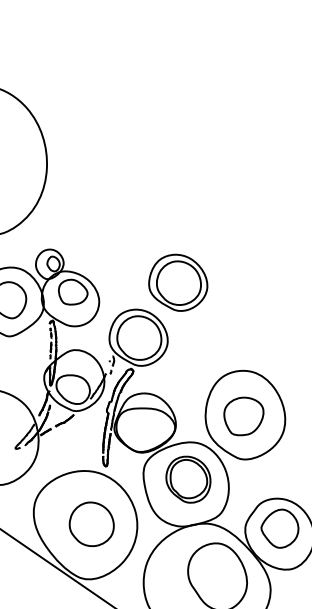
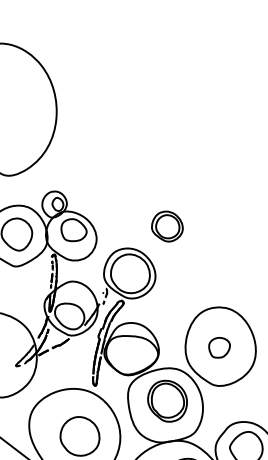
part: (178, 282) -> (167, 226), size x0.6
part: (243, 416) -> (219, 347), size x0.6

